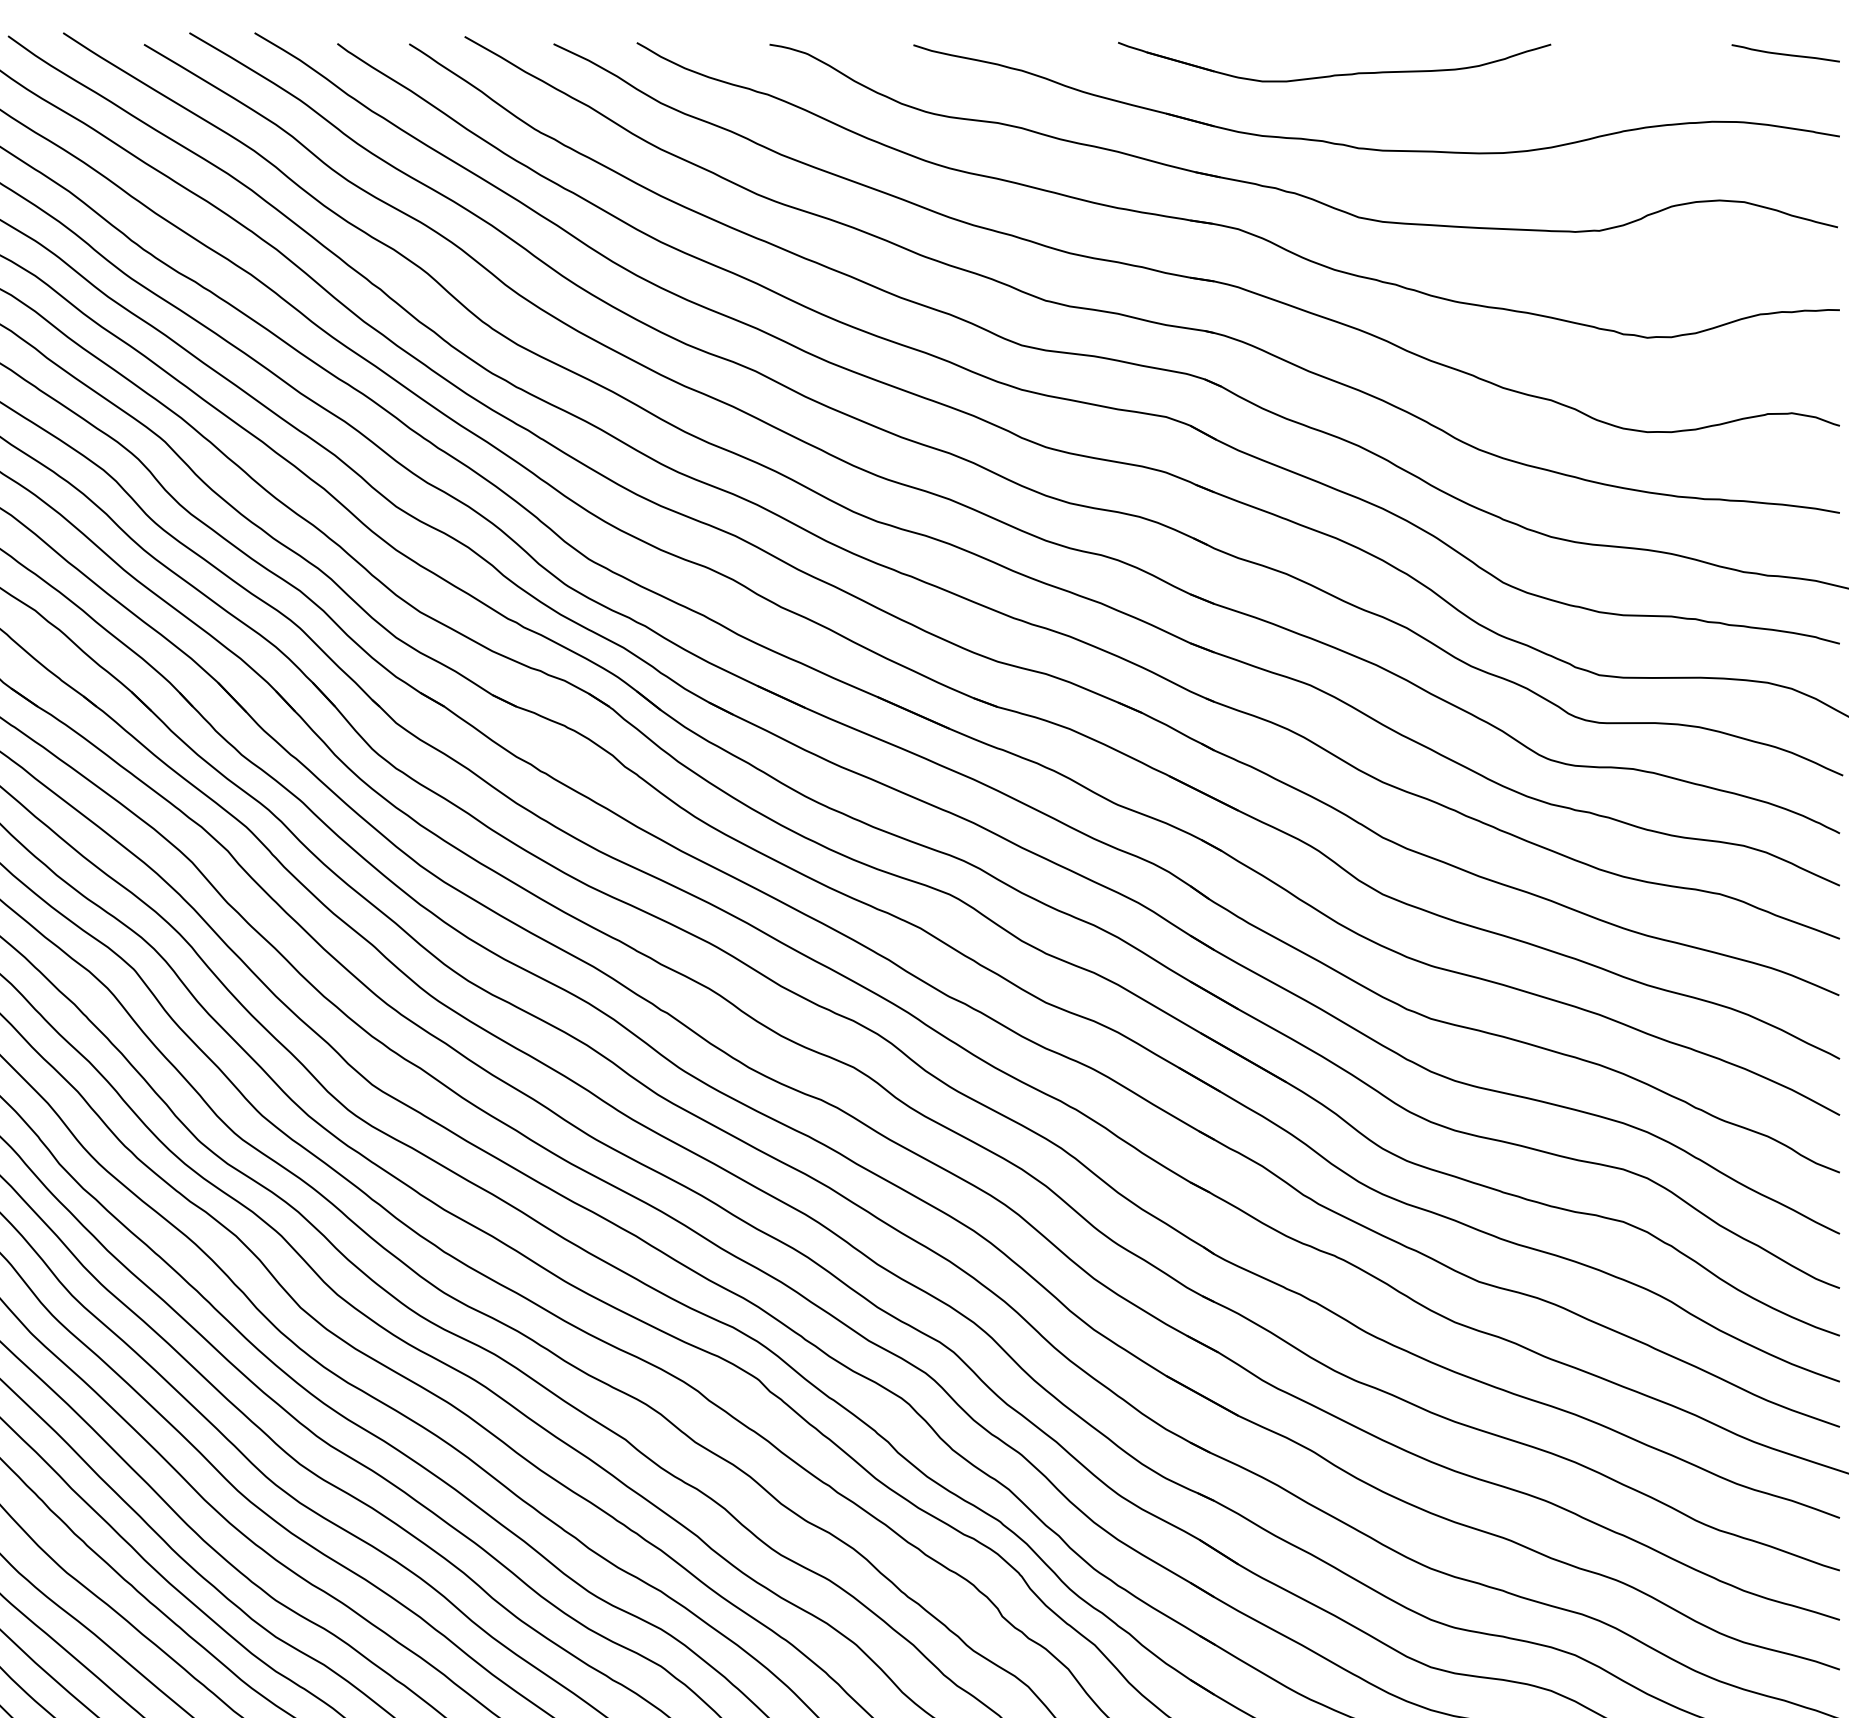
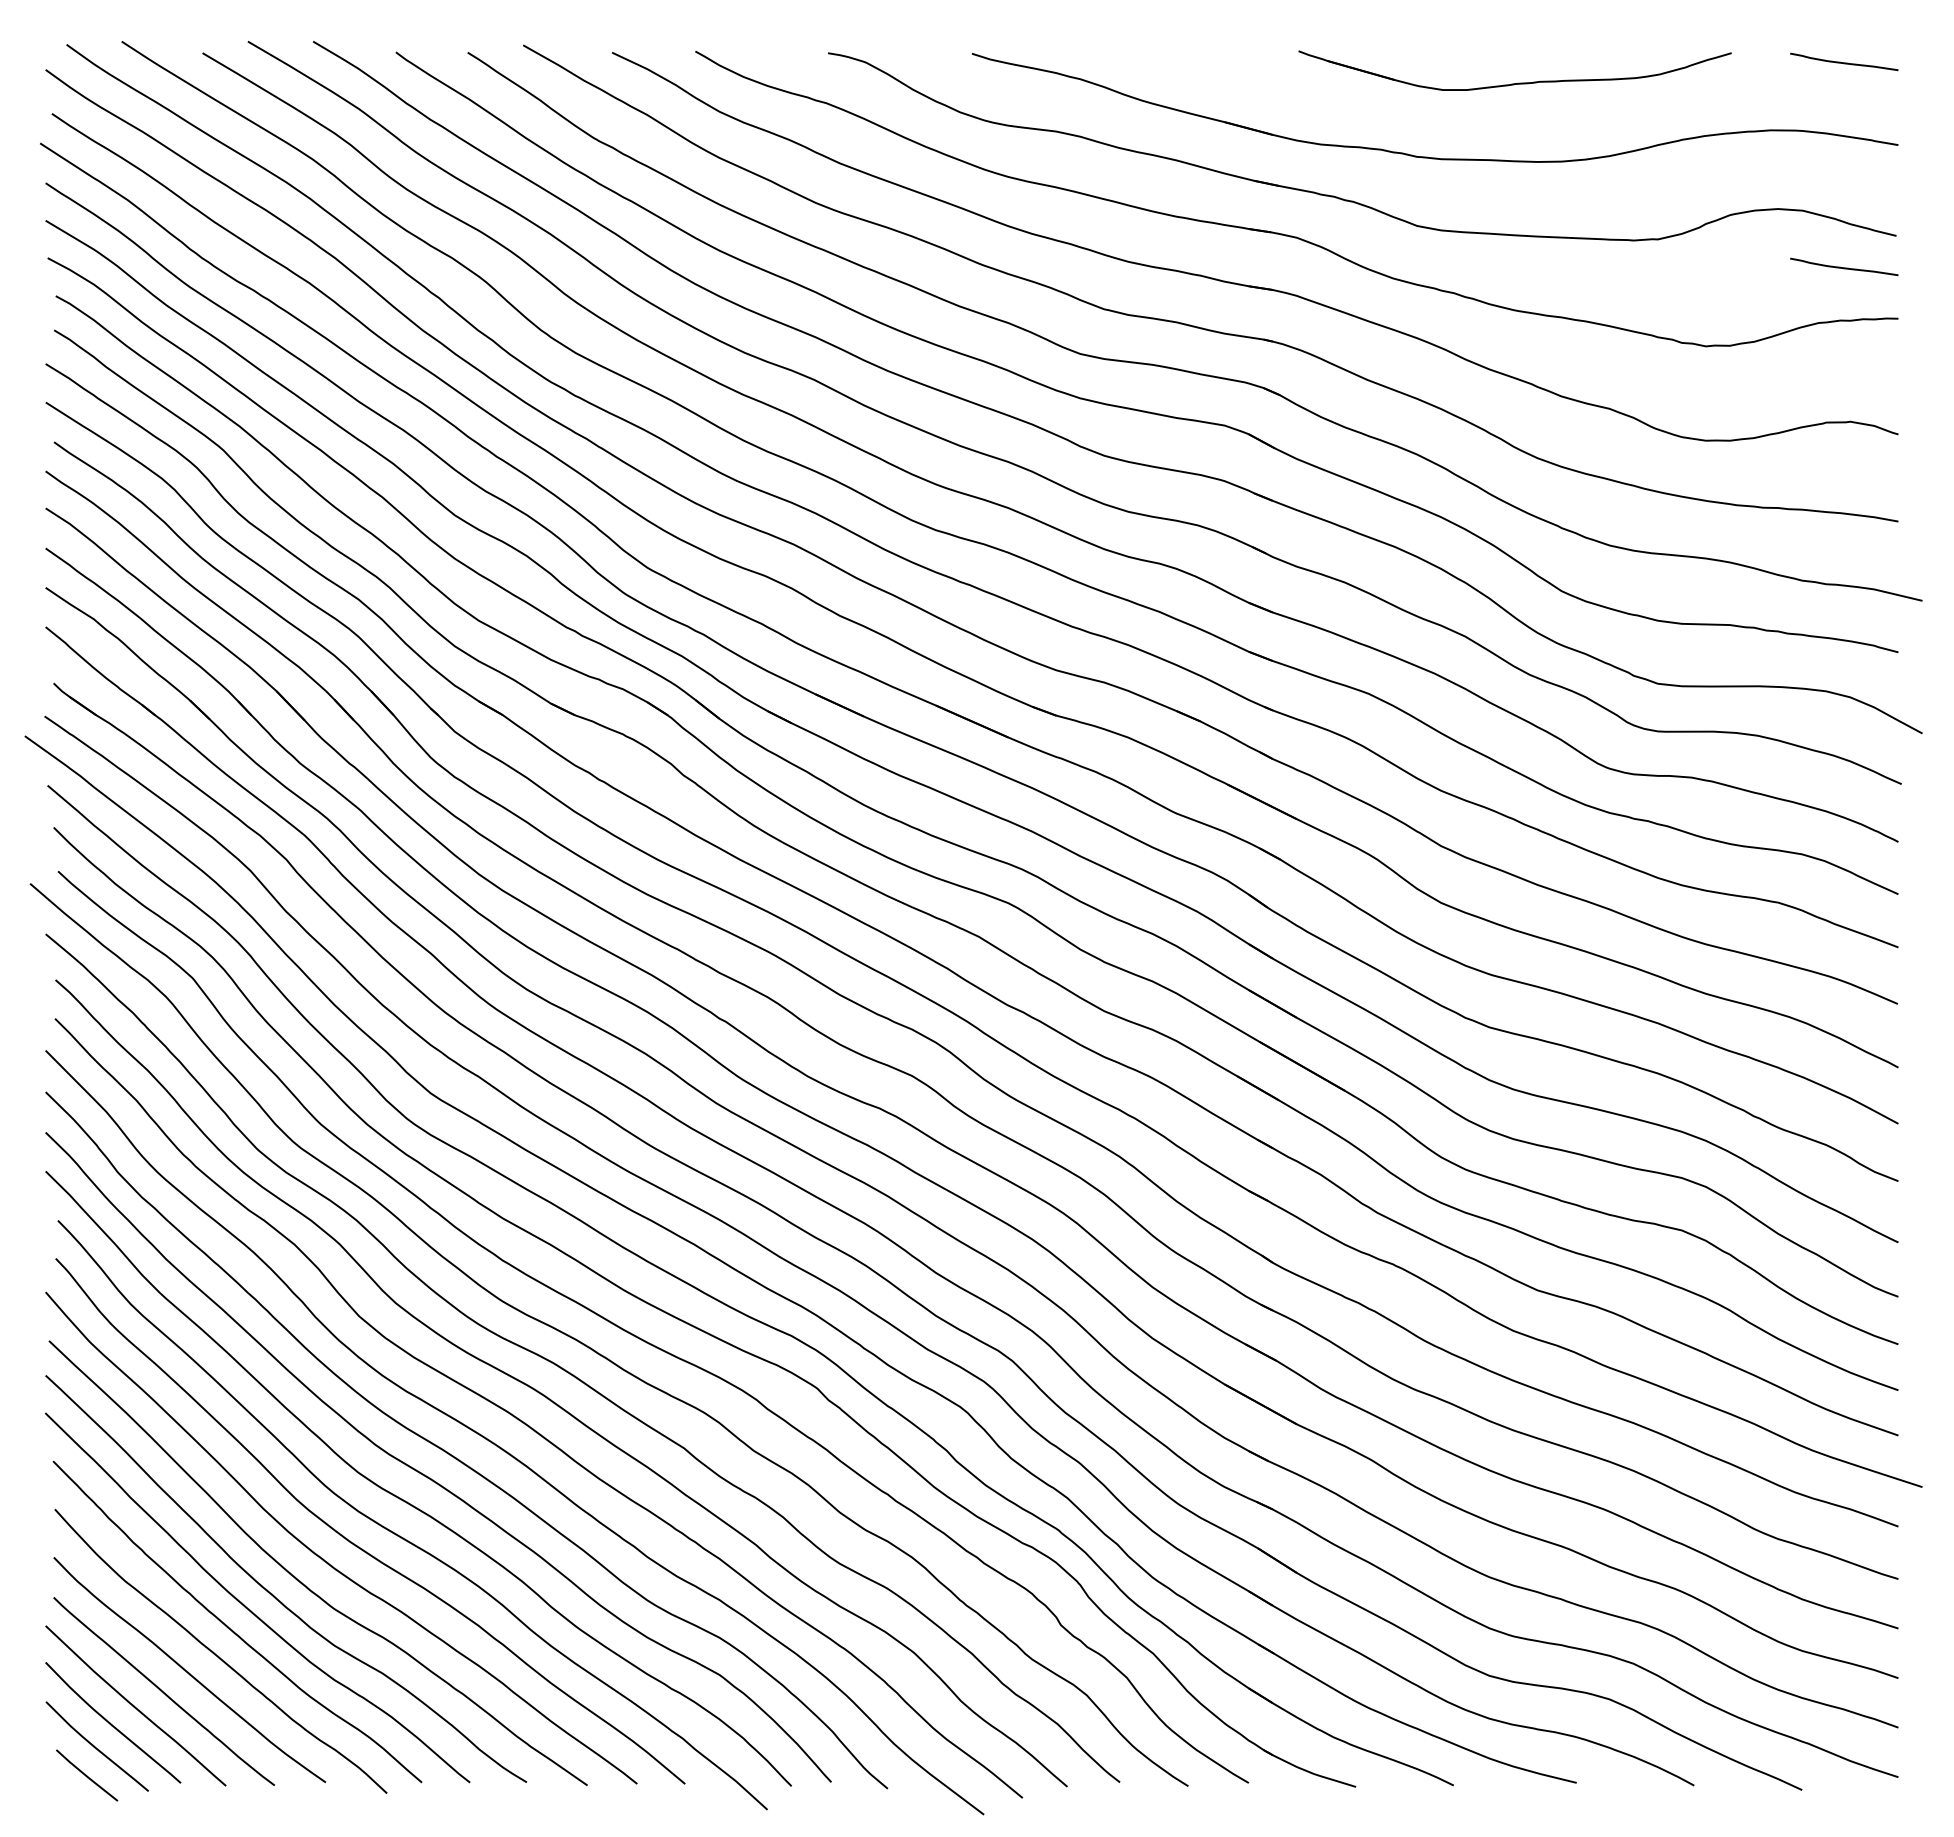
part: (1337, 73) -> (1518, 82), moved
curve: (1785, 258) -> (1844, 267), added

